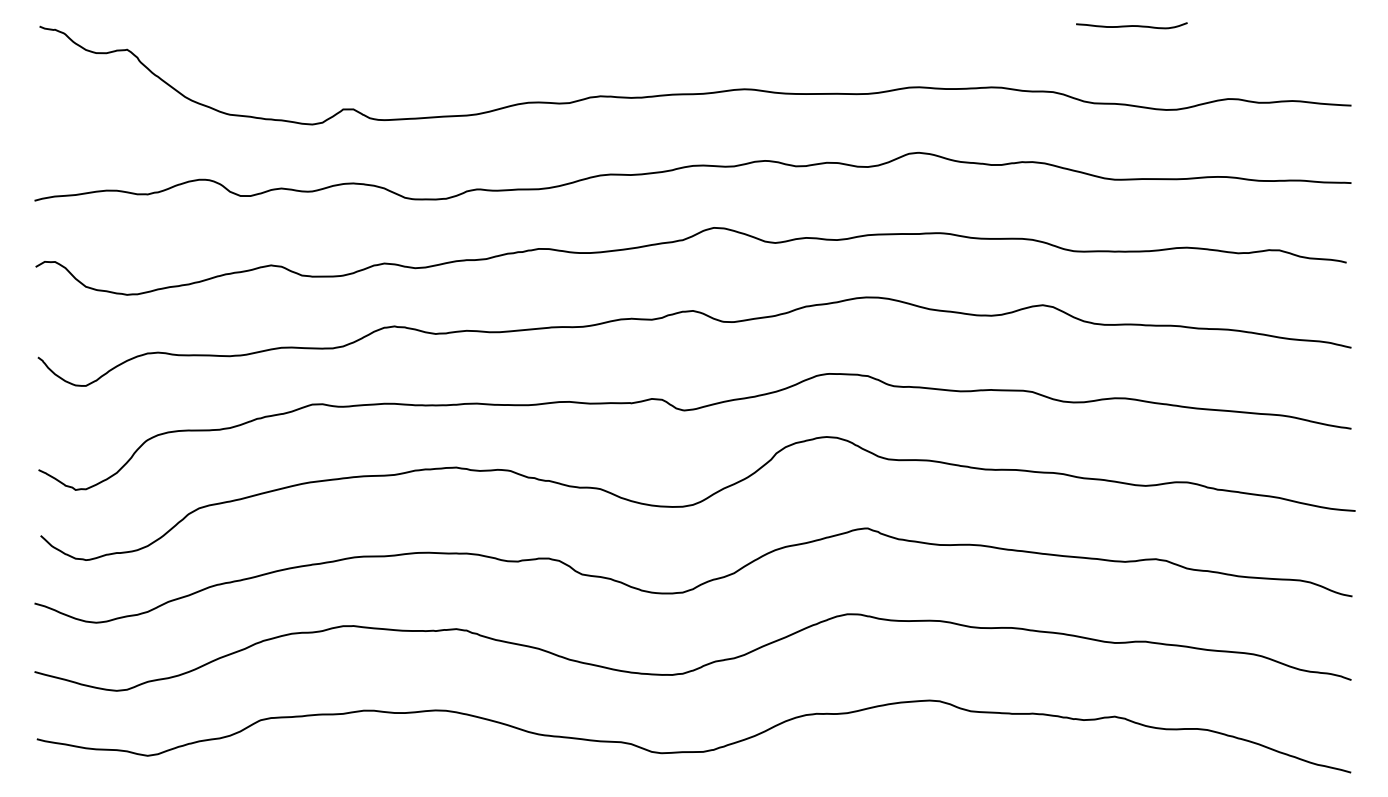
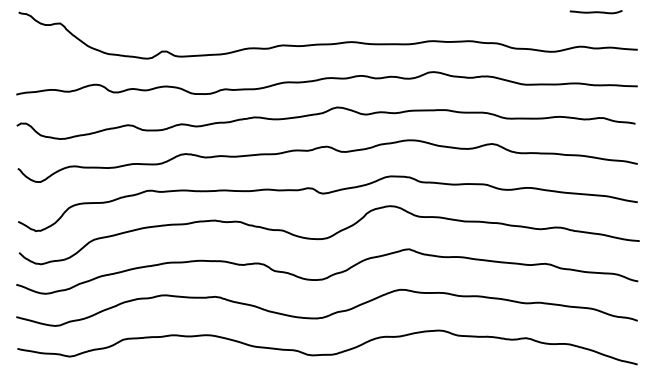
curve: (1130, 26) -> (595, 12), moved

